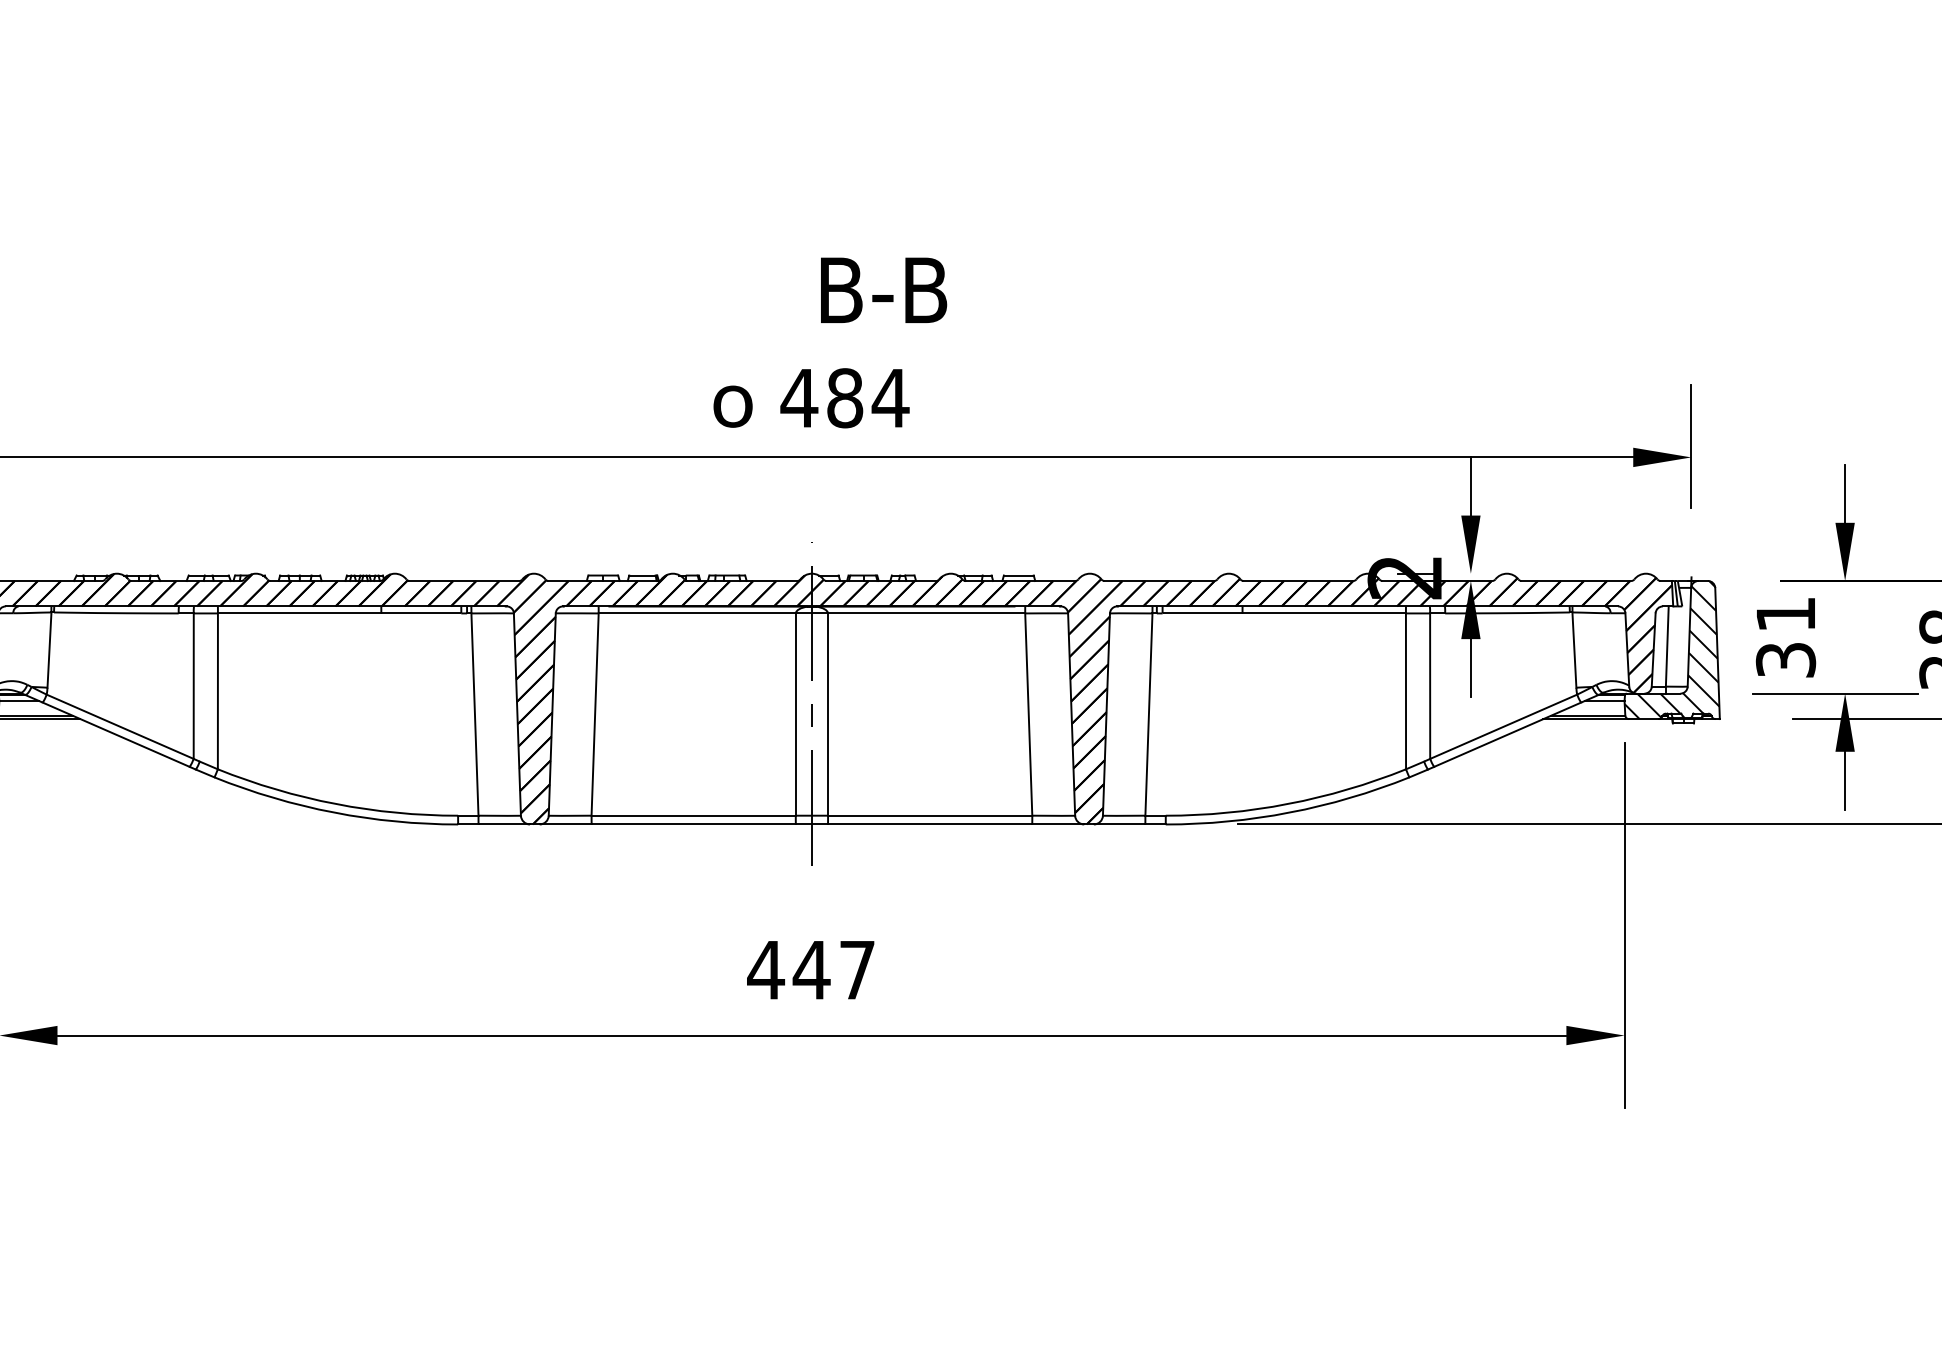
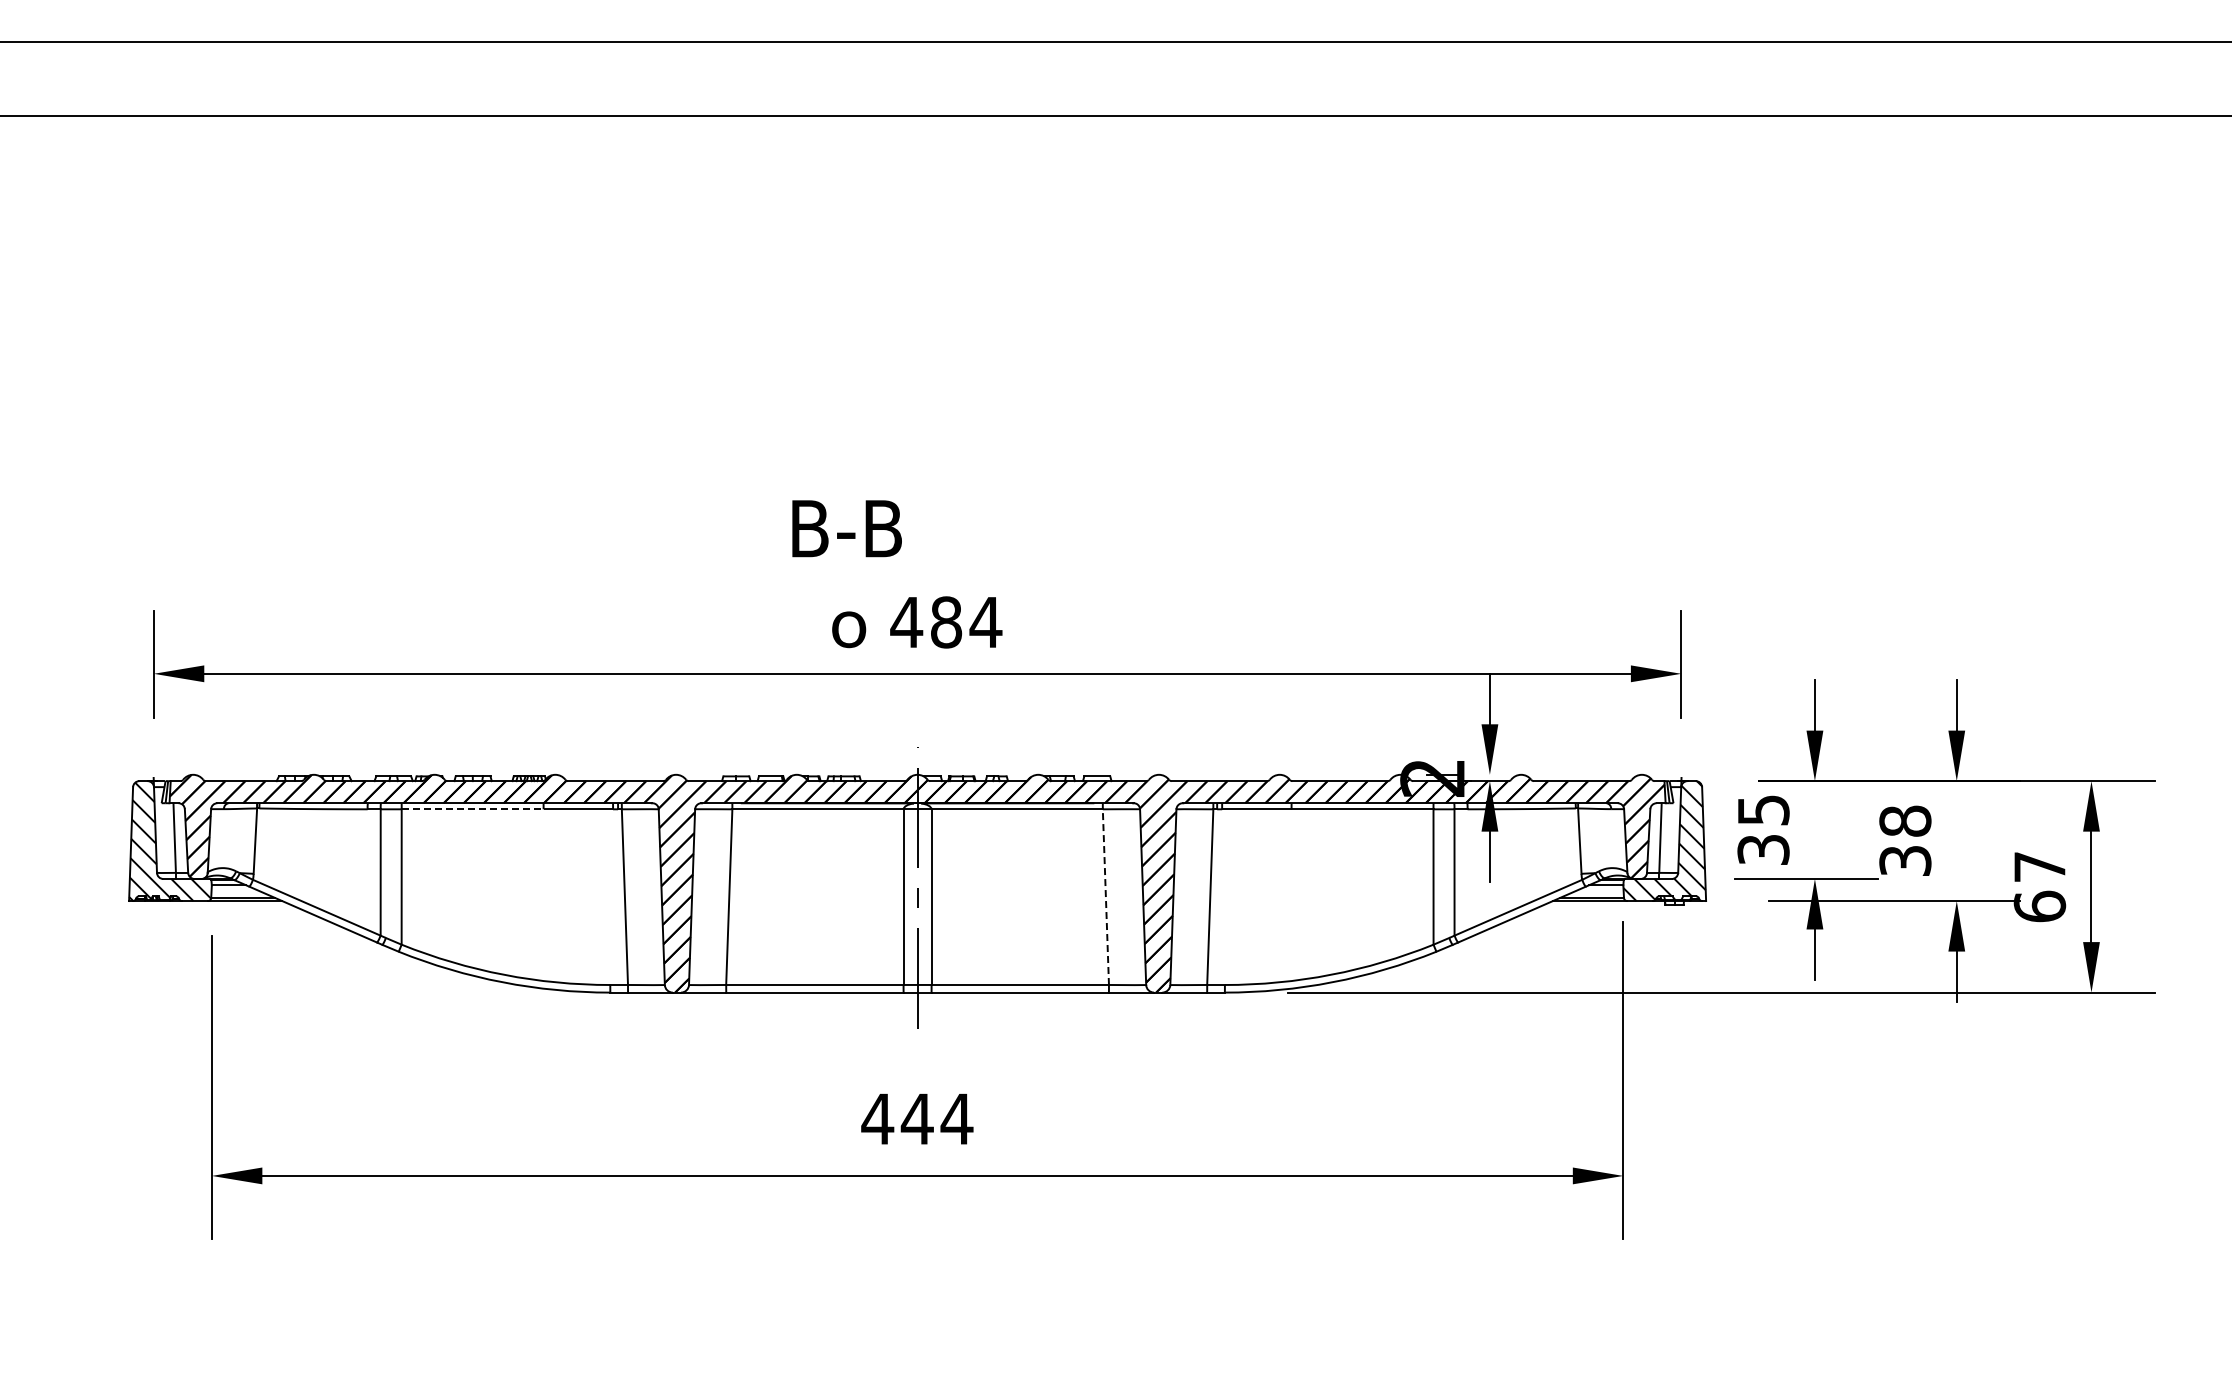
text: (883, 290) -> (846, 528), moved
line: (299, 613) -> (472, 809), solid -> dashed
text: (1785, 614) -> (1763, 810), 31 -> 35
line: (1028, 714) -> (1105, 897), solid -> dashed
text: (856, 969) -> (956, 1118), 447 -> 444

